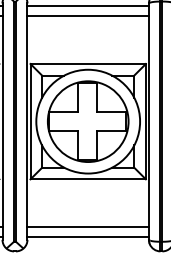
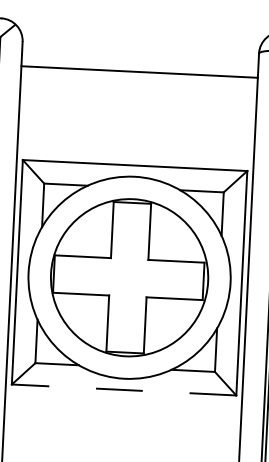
line: (87, 6) -> (139, 53), removed
line: (88, 179) -> (124, 390), solid -> dashed

